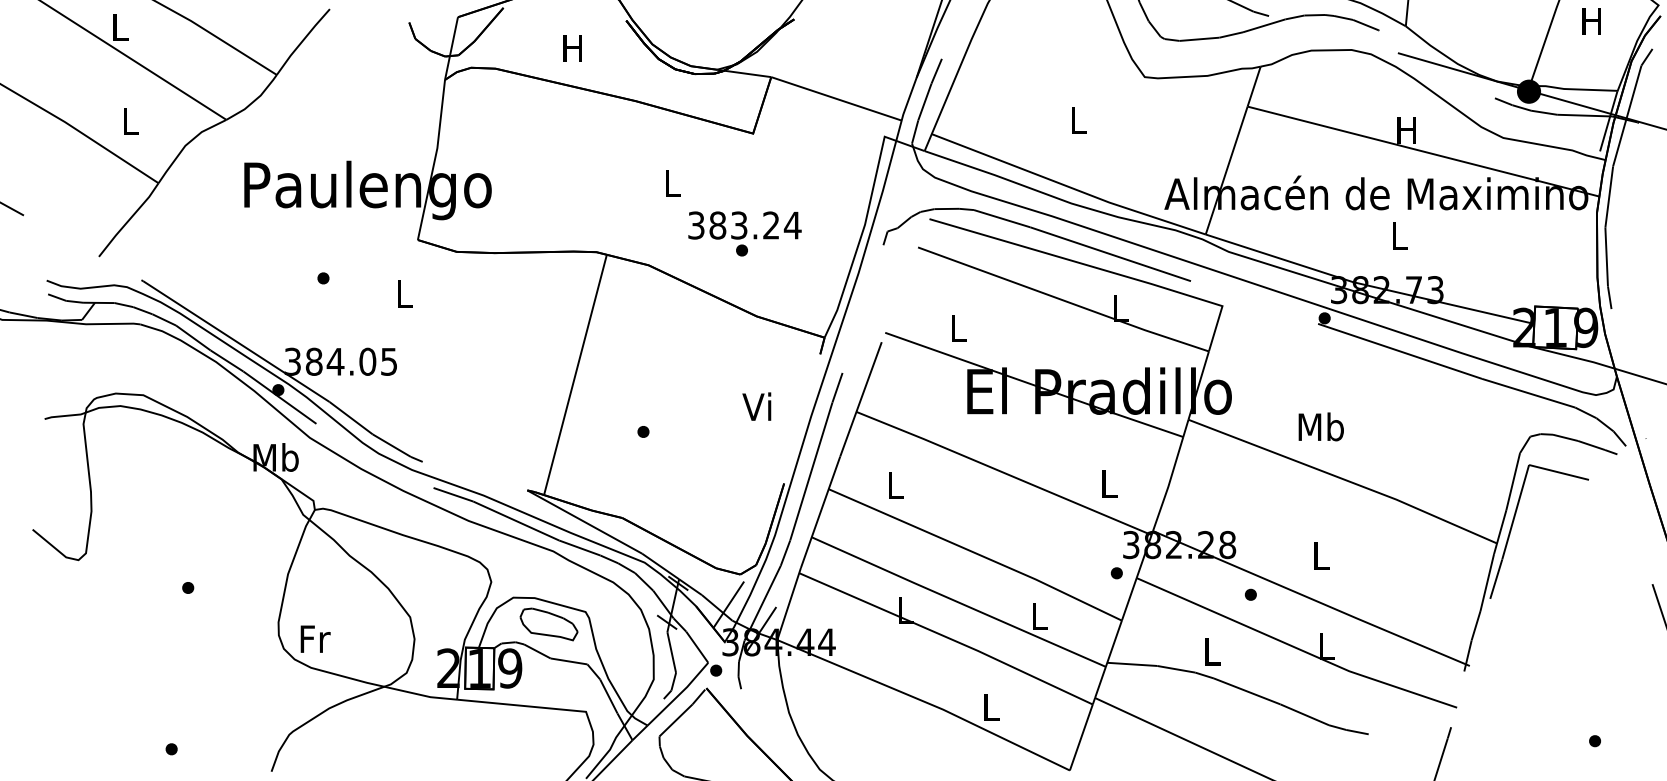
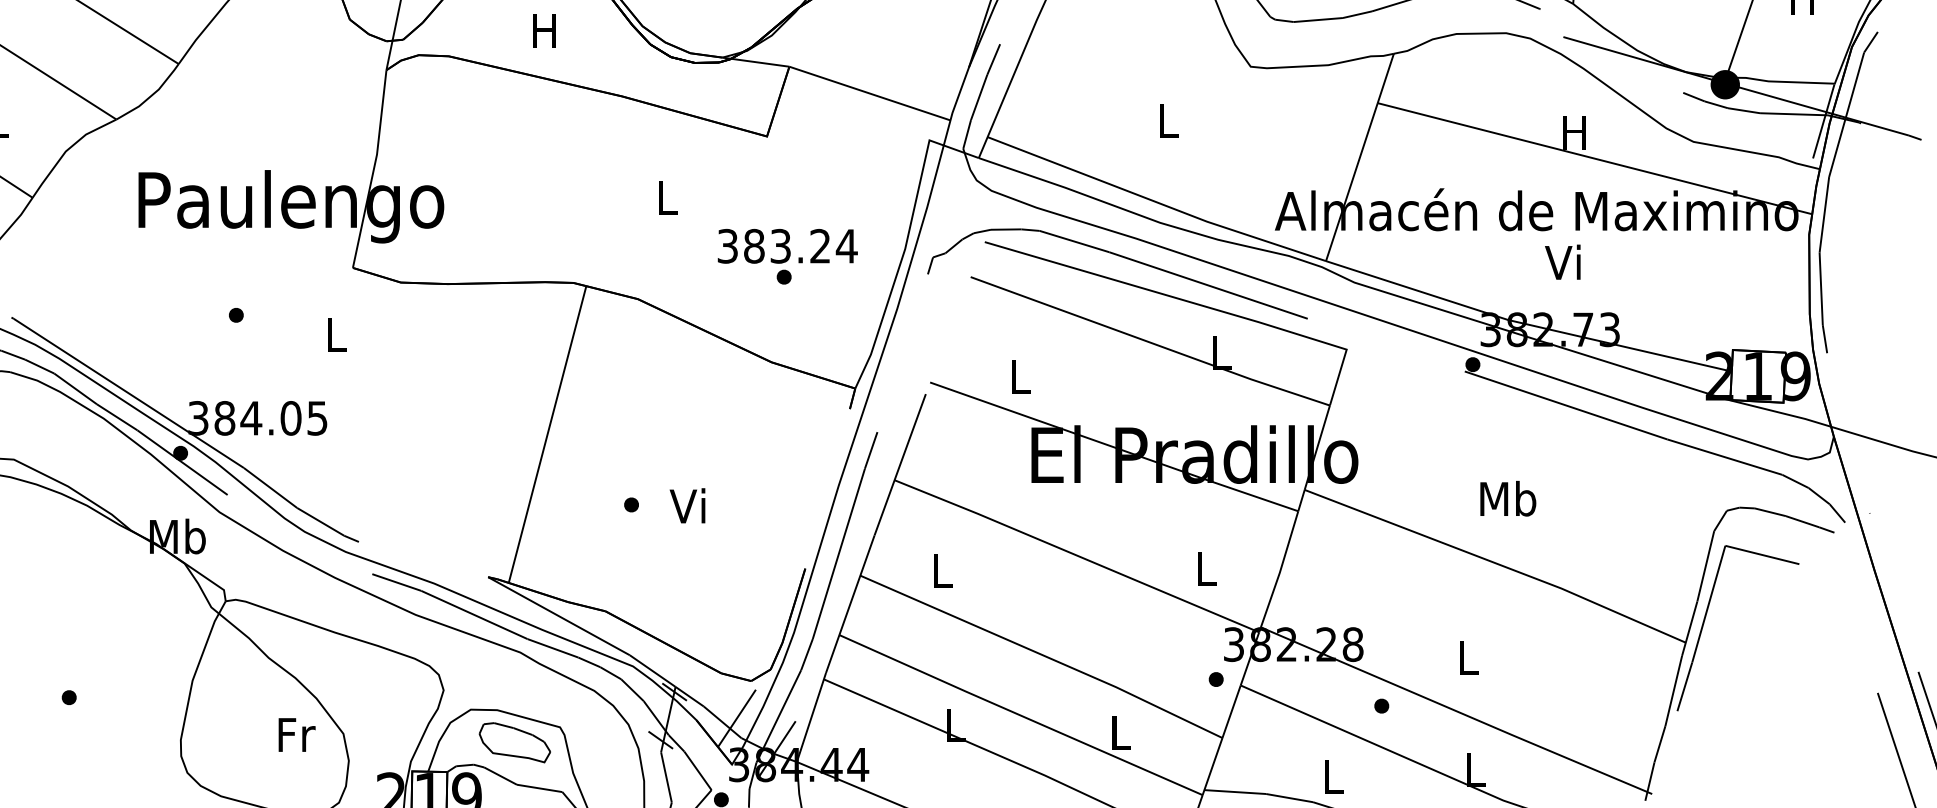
text: (744, 233) -> (787, 256), moved
text: (1397, 235) -> (1562, 262), L -> Vi
text: (756, 406) -> (687, 505), moved
text: (1320, 426) -> (1507, 498), moved
text: (315, 638) -> (296, 734), moved

